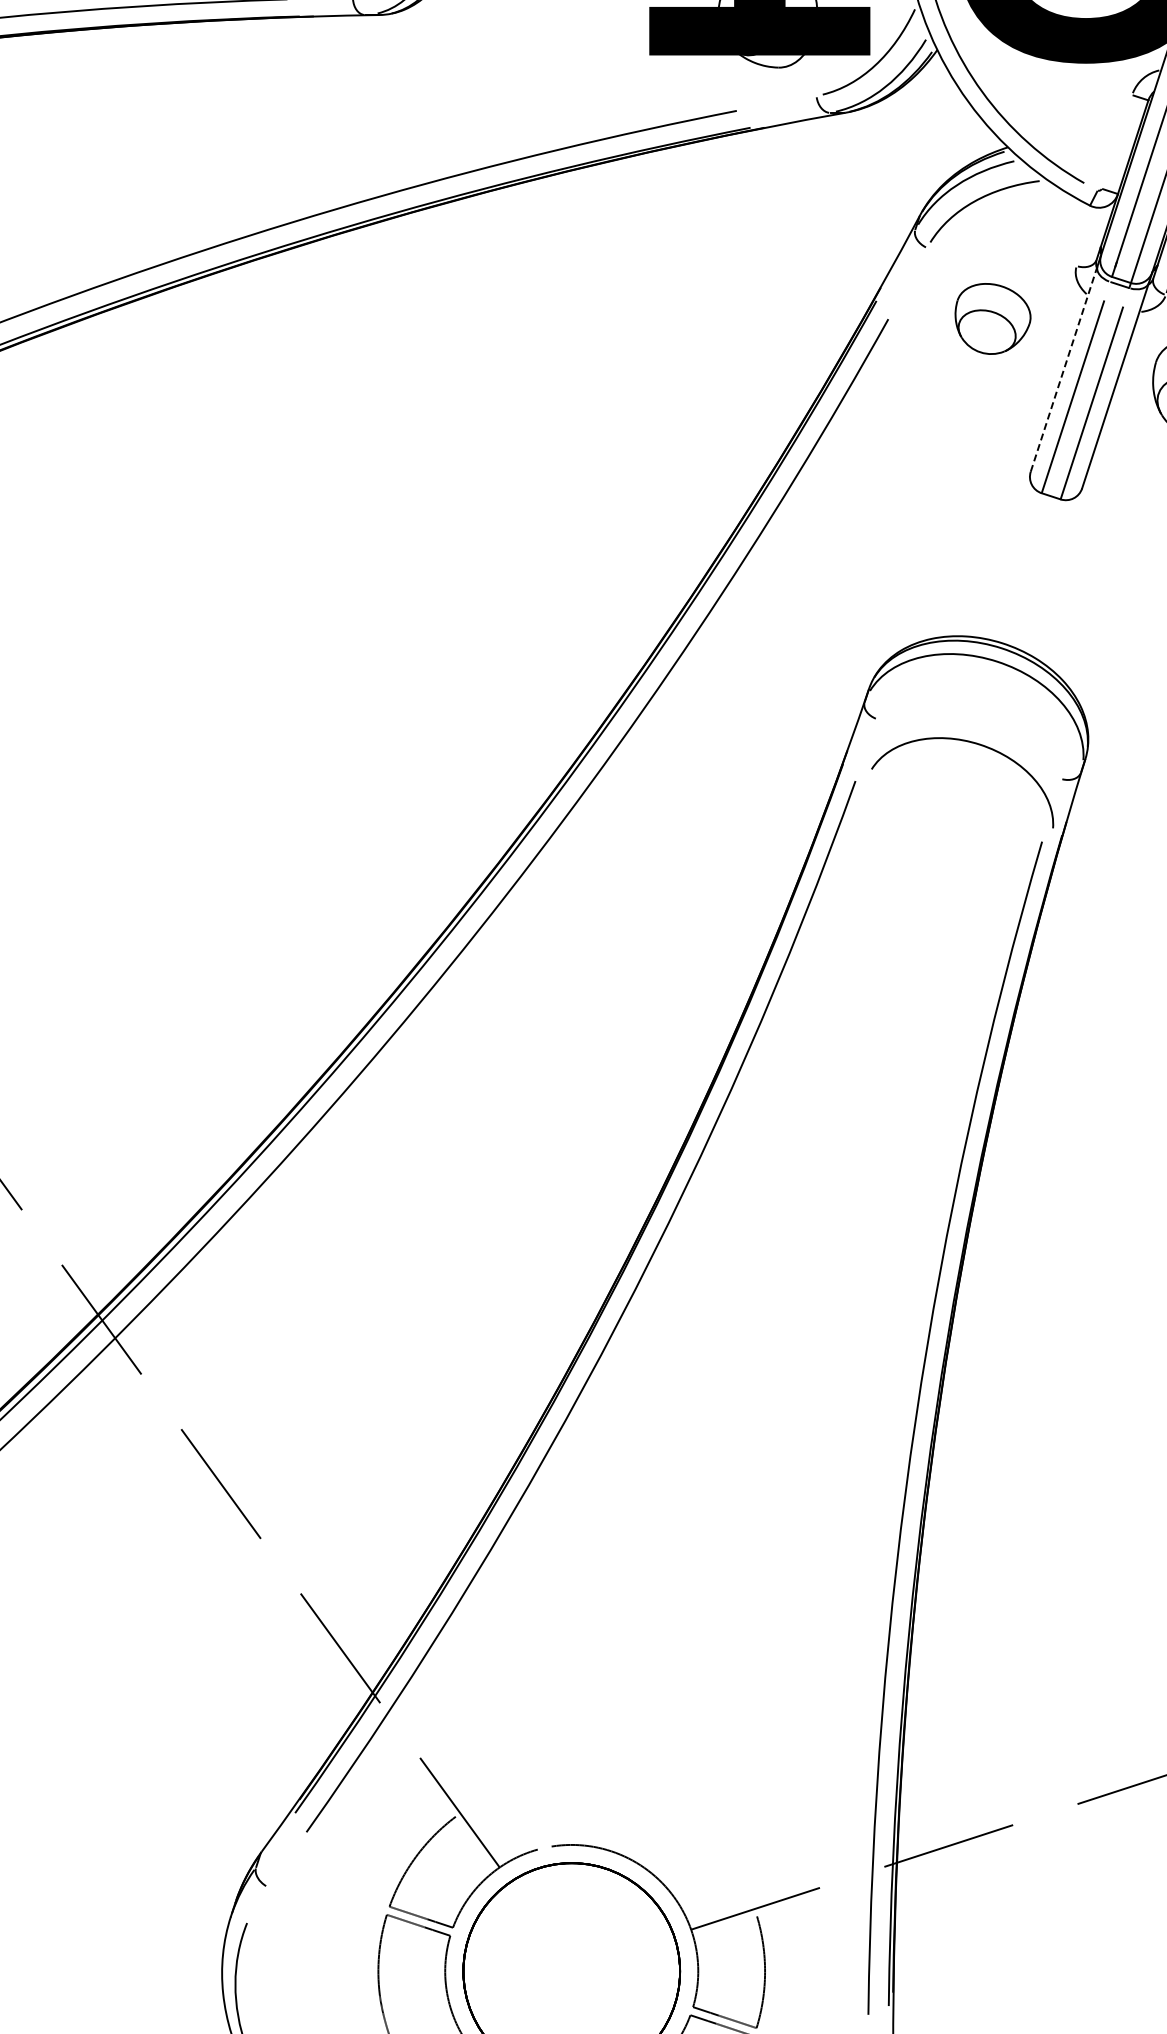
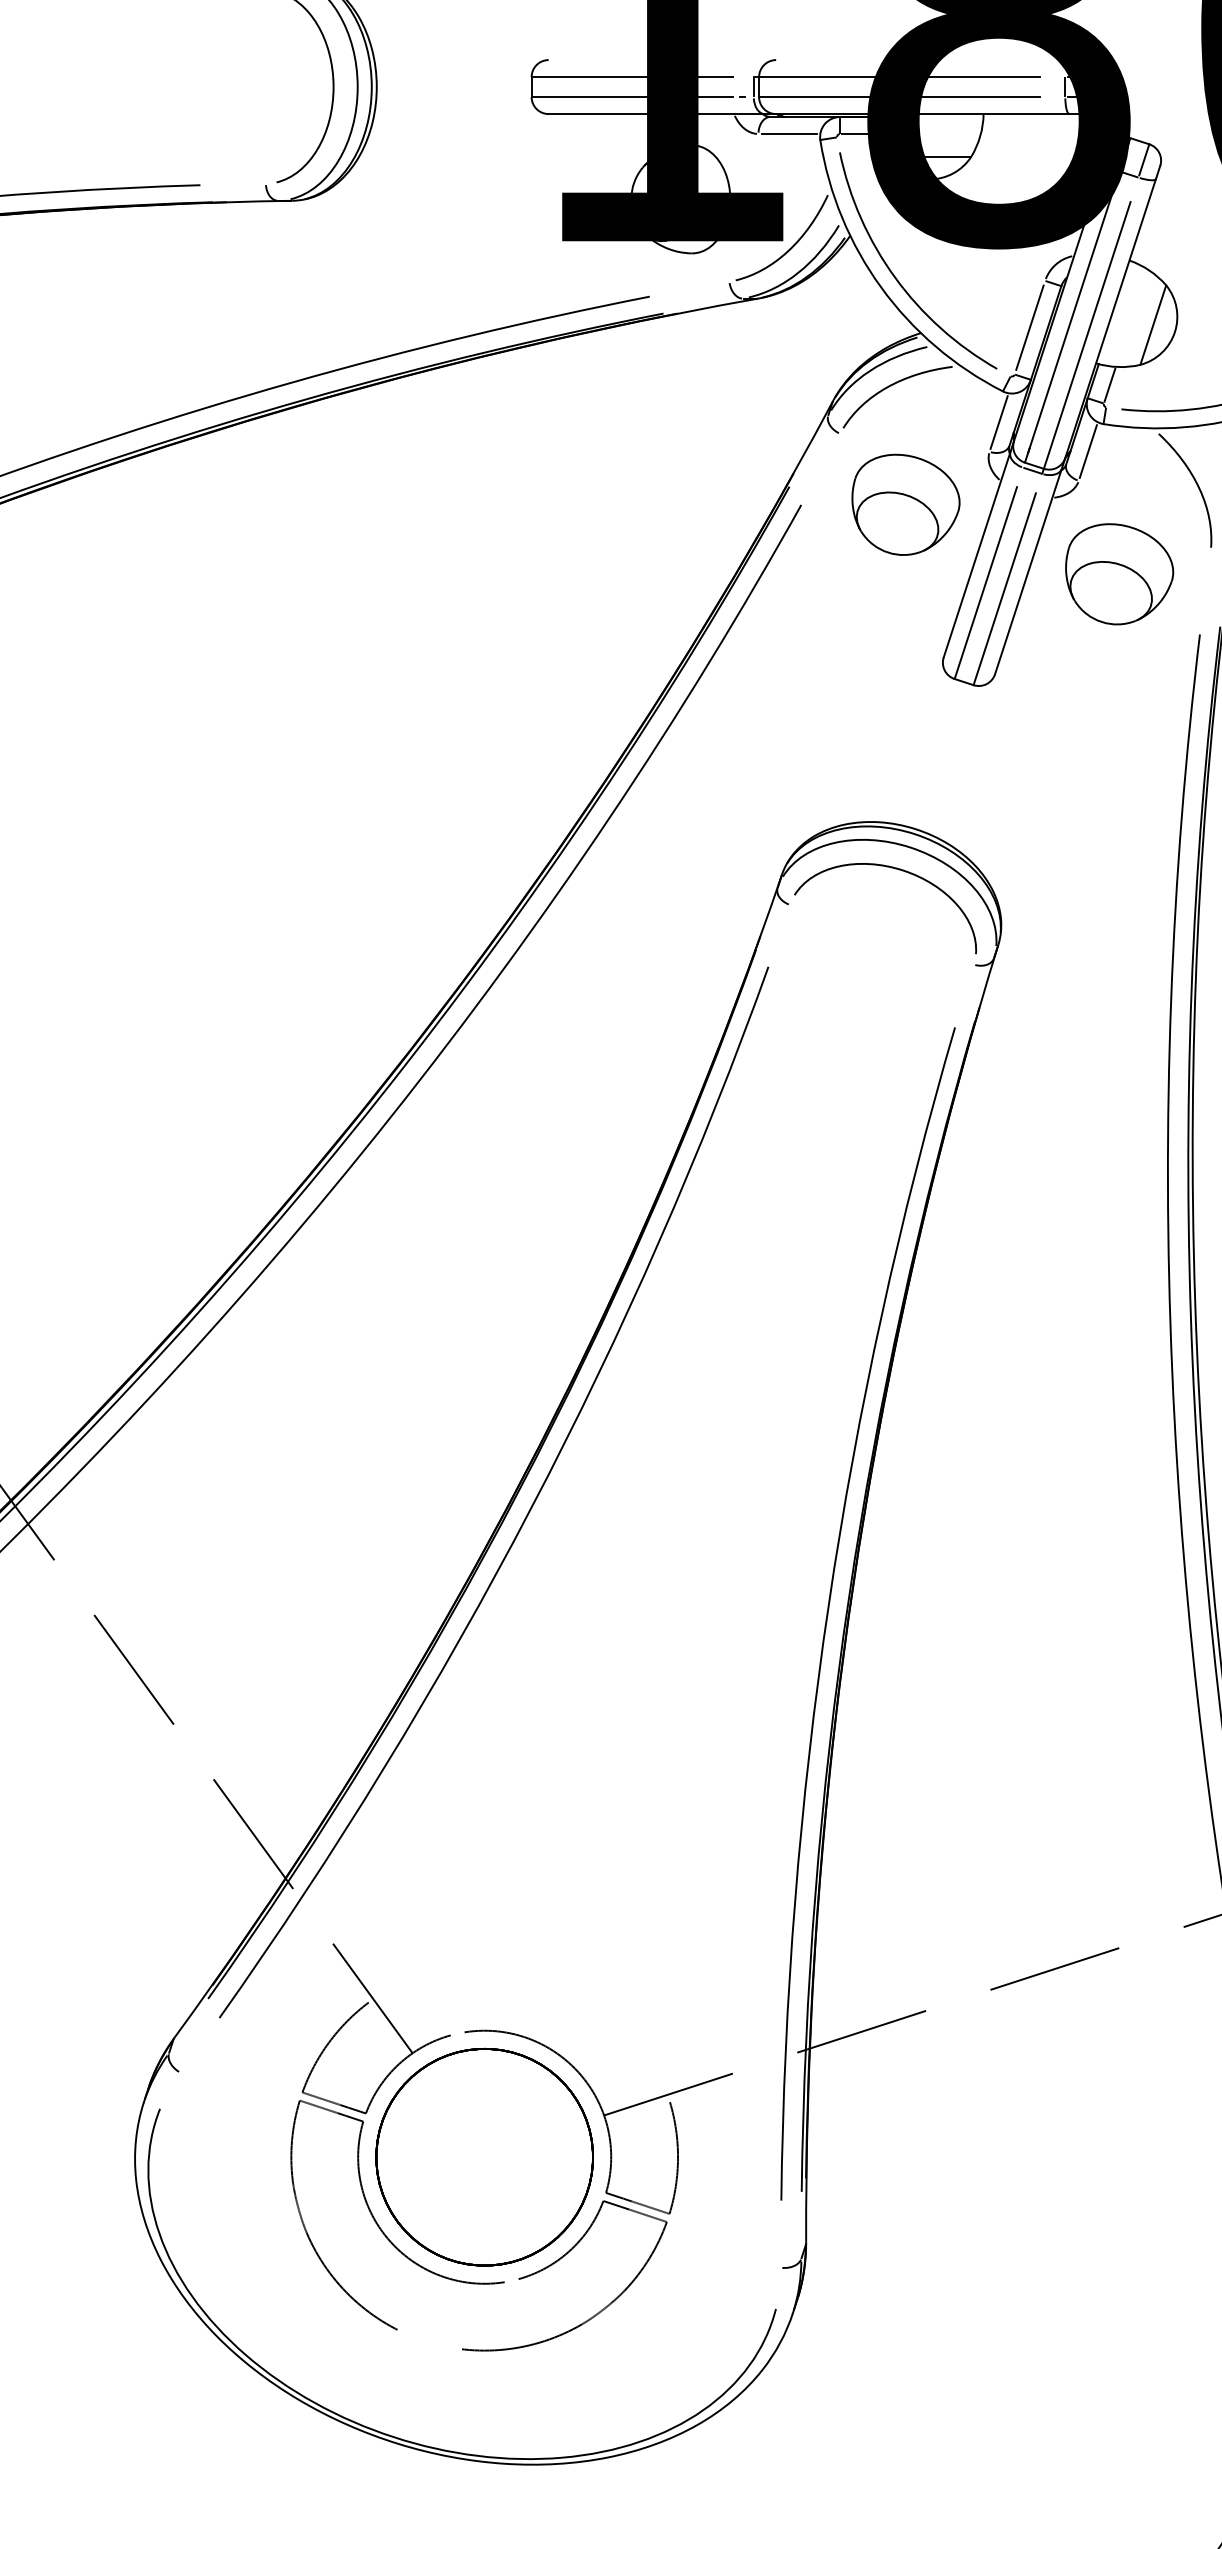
line: (1116, 141) -> (1029, 327), added
line: (1085, 236) -> (998, 422), added
part: (992, 318) -> (905, 504), size x1.43
line: (1064, 368) -> (977, 554), dashed -> solid
curve: (972, 743) -> (895, 869), moved

